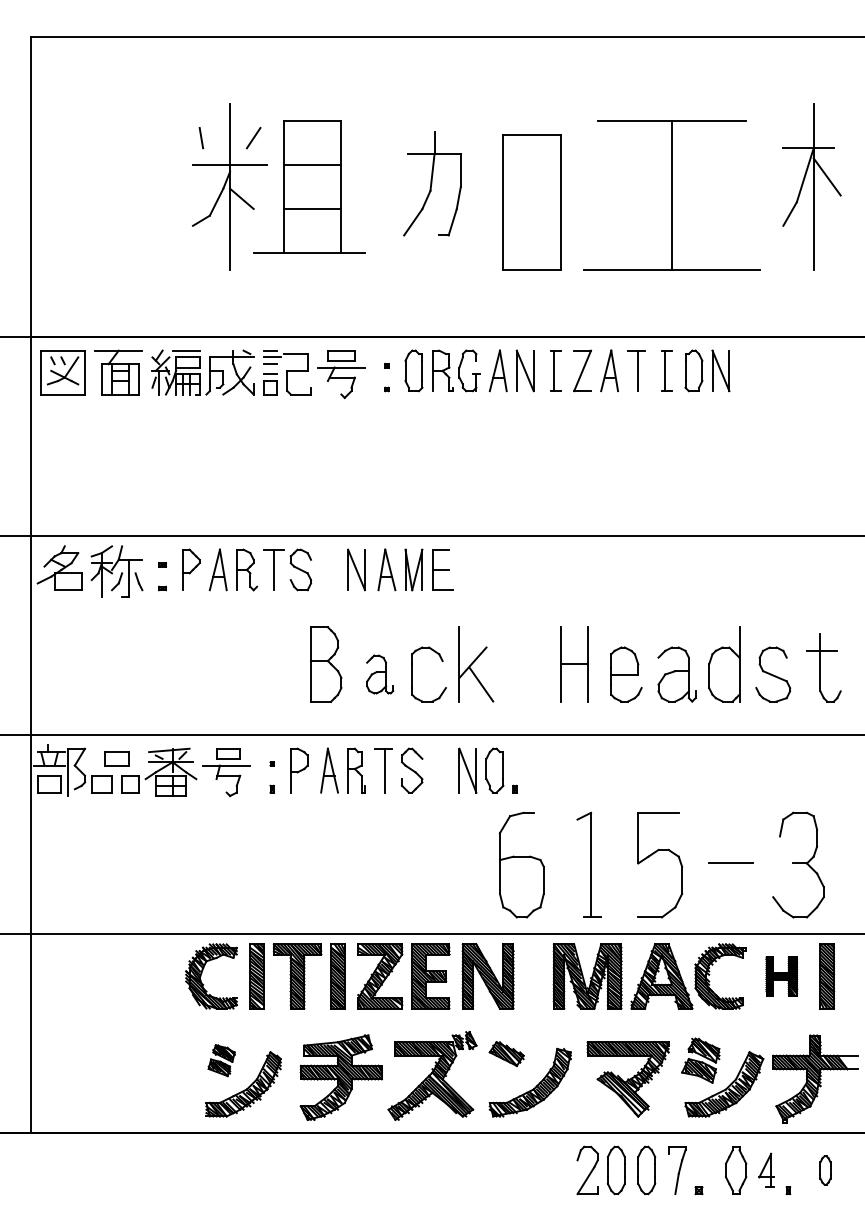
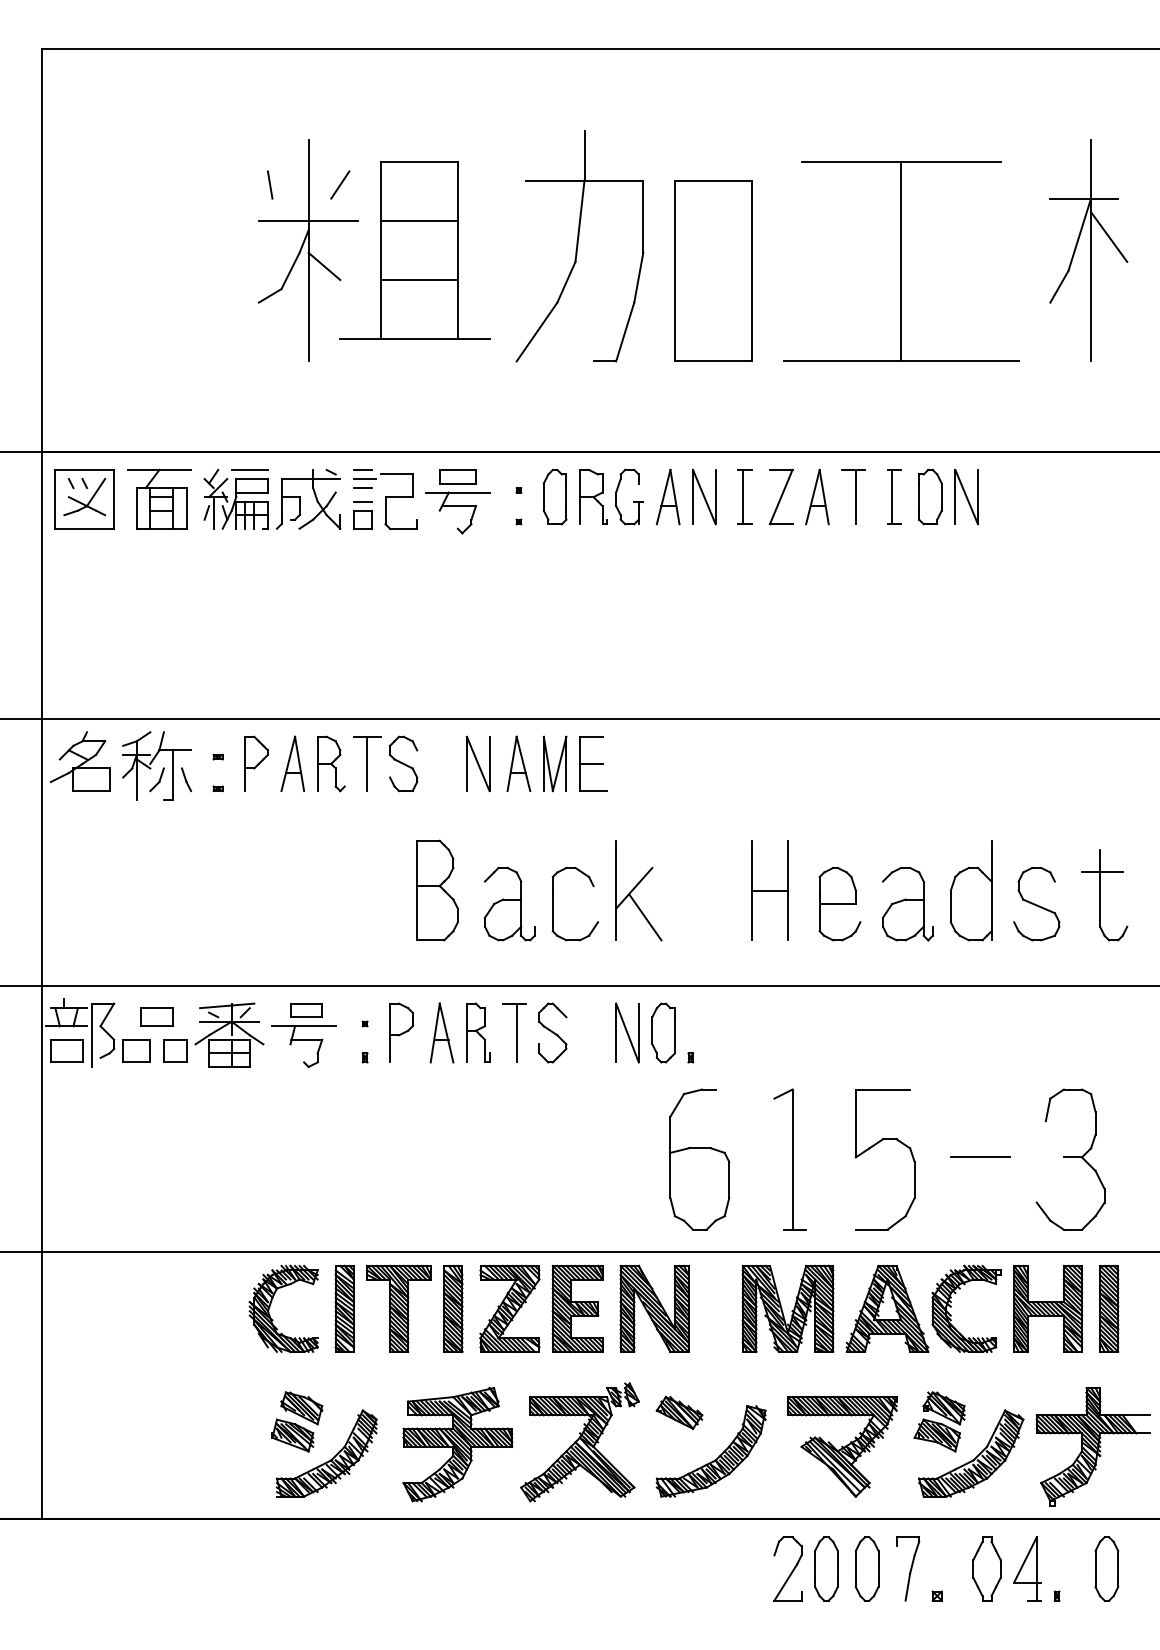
part: (432, 183) -> (580, 245), size x1.67
part: (379, 674) -> (508, 904), size x1.43
part: (781, 976) -> (1047, 1308), size x1.67
part: (221, 1060) -> (297, 1421), size x1.43
part: (766, 1169) -> (1027, 1567), size x1.43
part: (825, 1170) -> (1106, 1569), size x1.67

